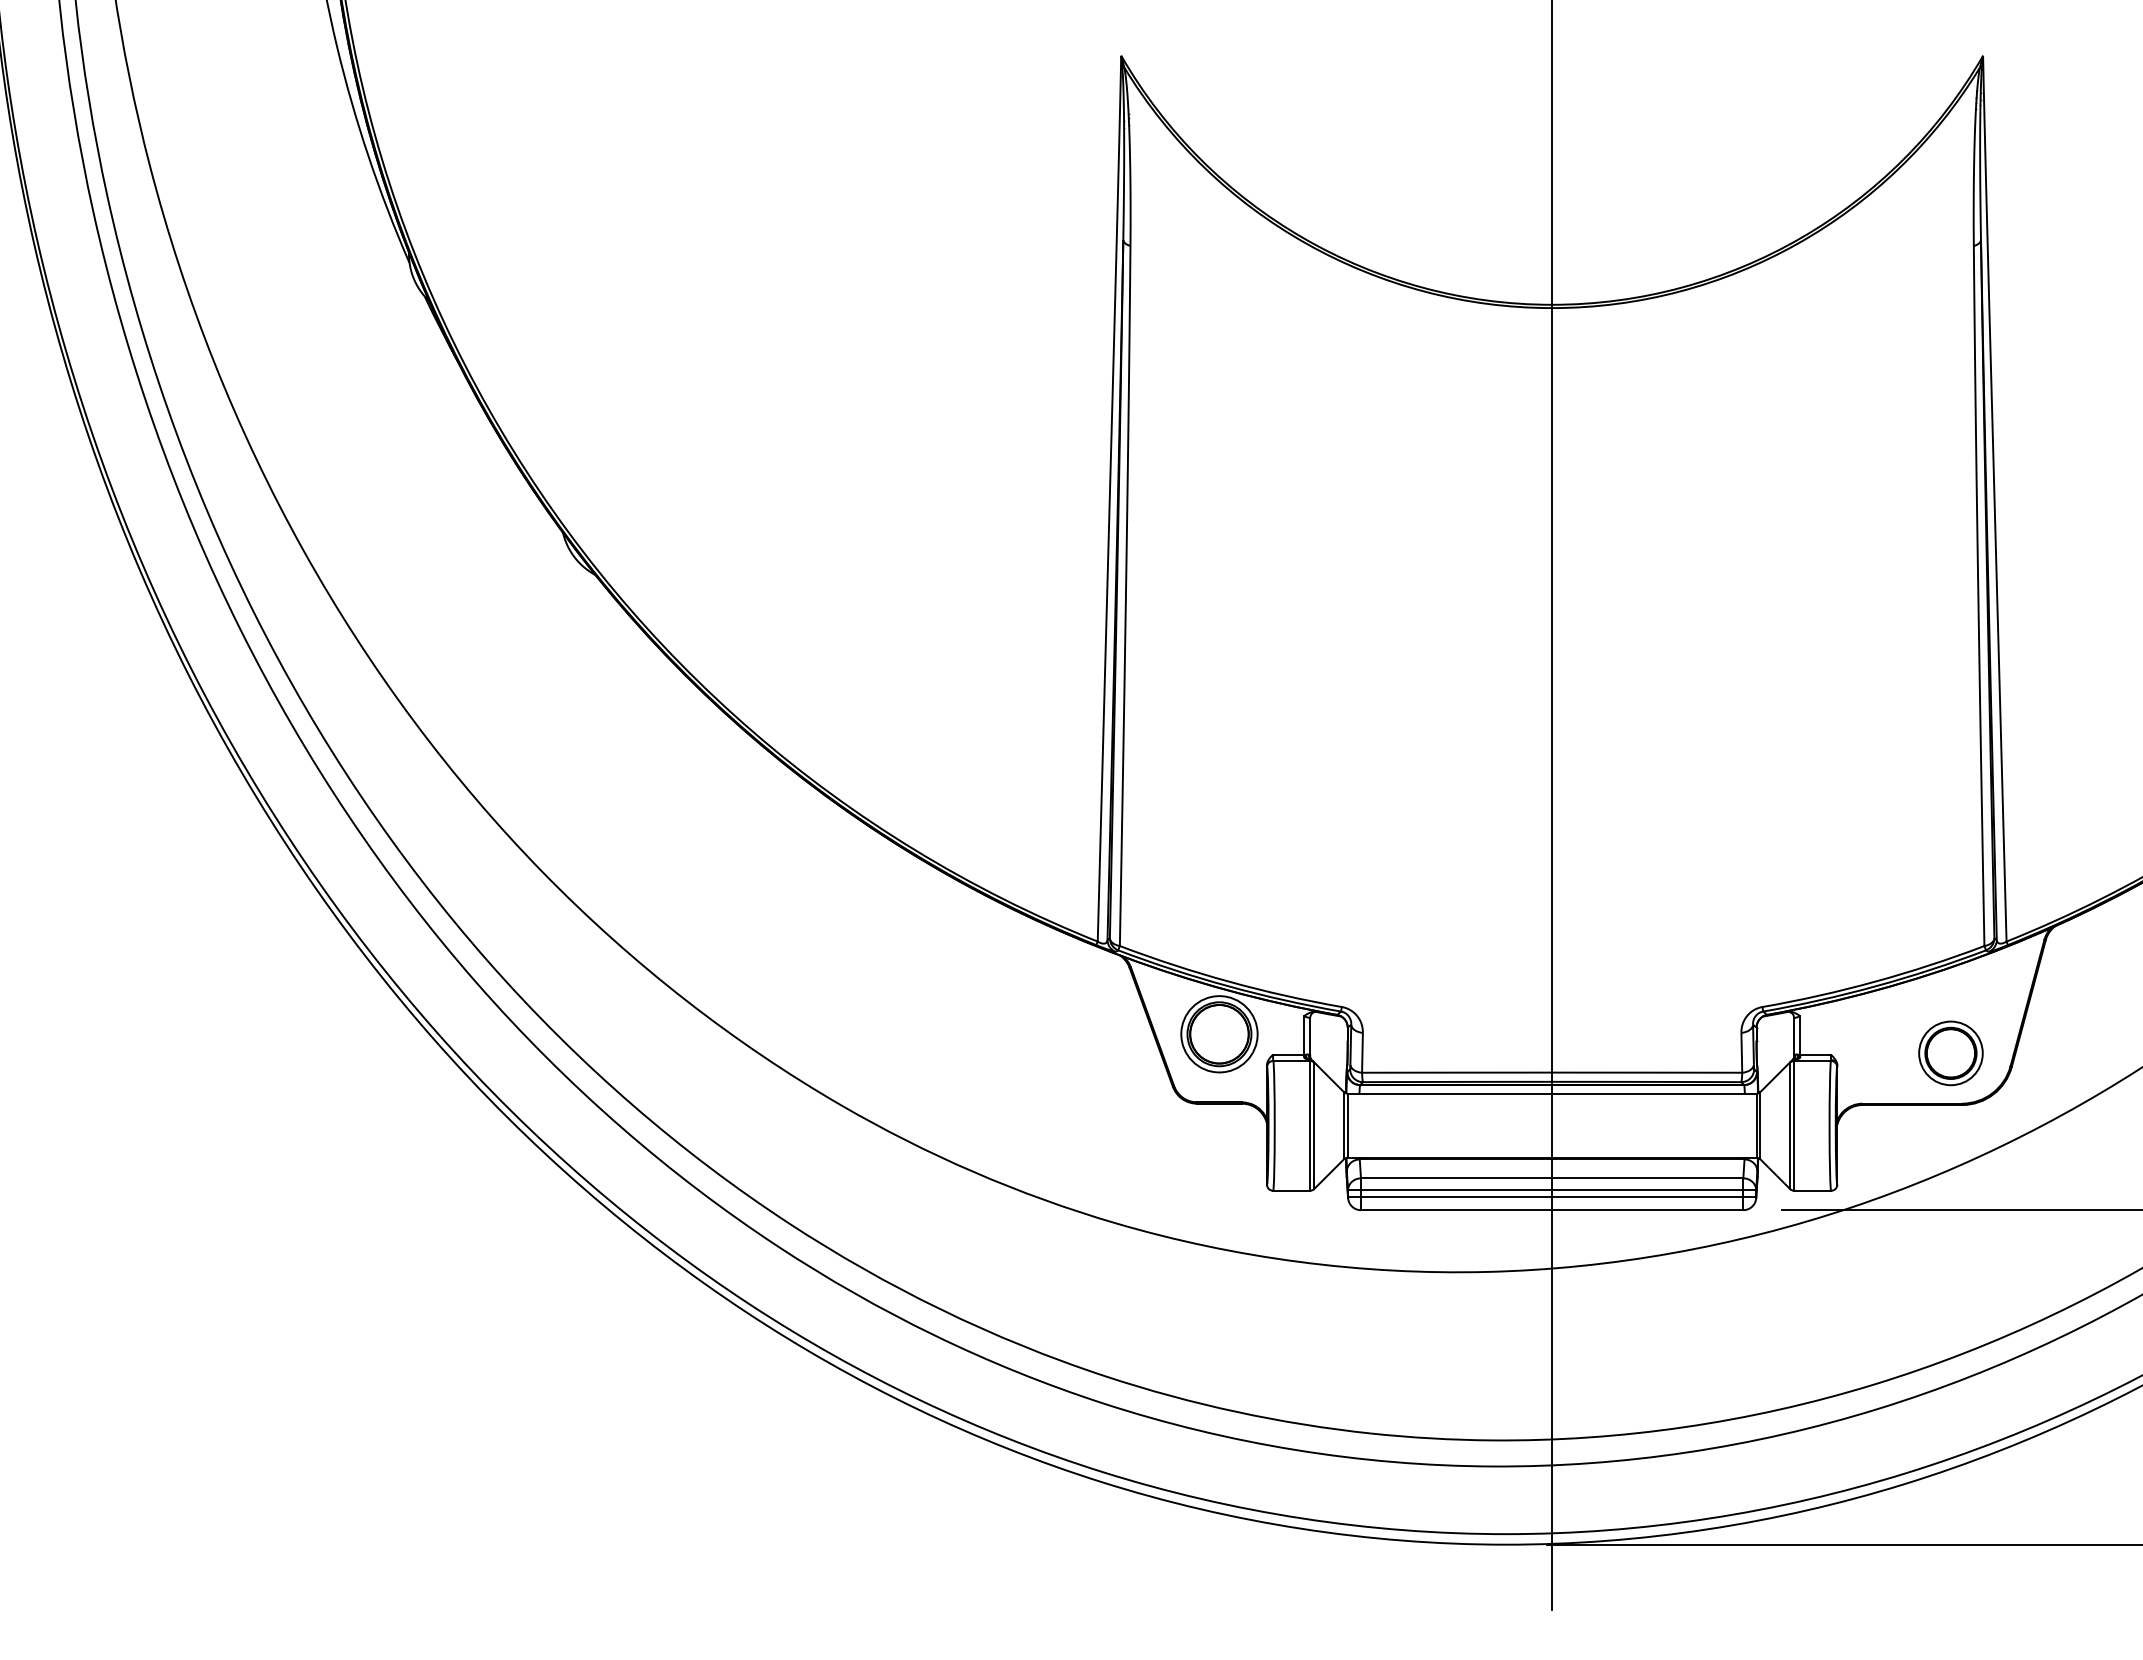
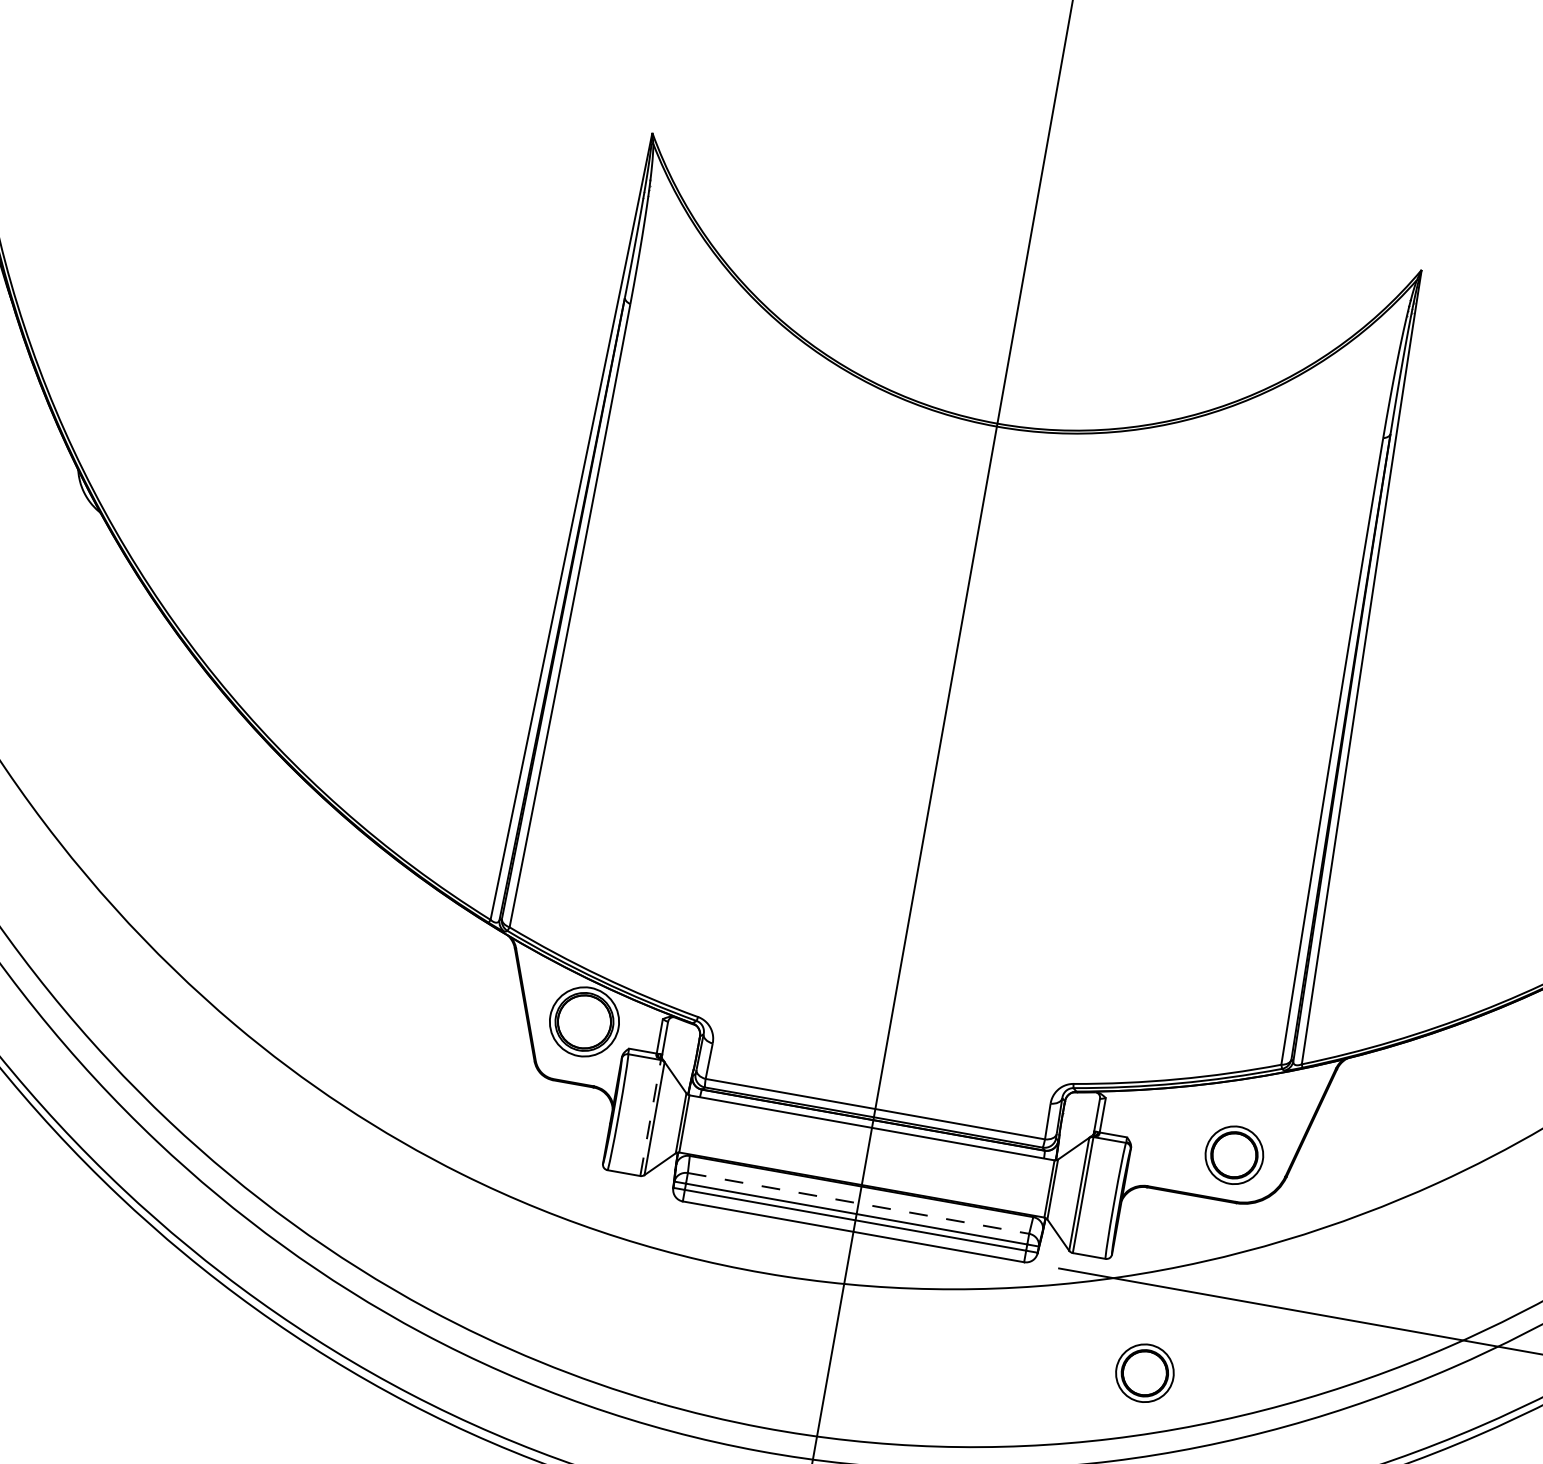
line: (1309, 1125) -> (650, 1117), solid -> dashed
line: (1552, 1178) -> (858, 1203), solid -> dashed
part: (1895, 1307) -> (1144, 1373), added

